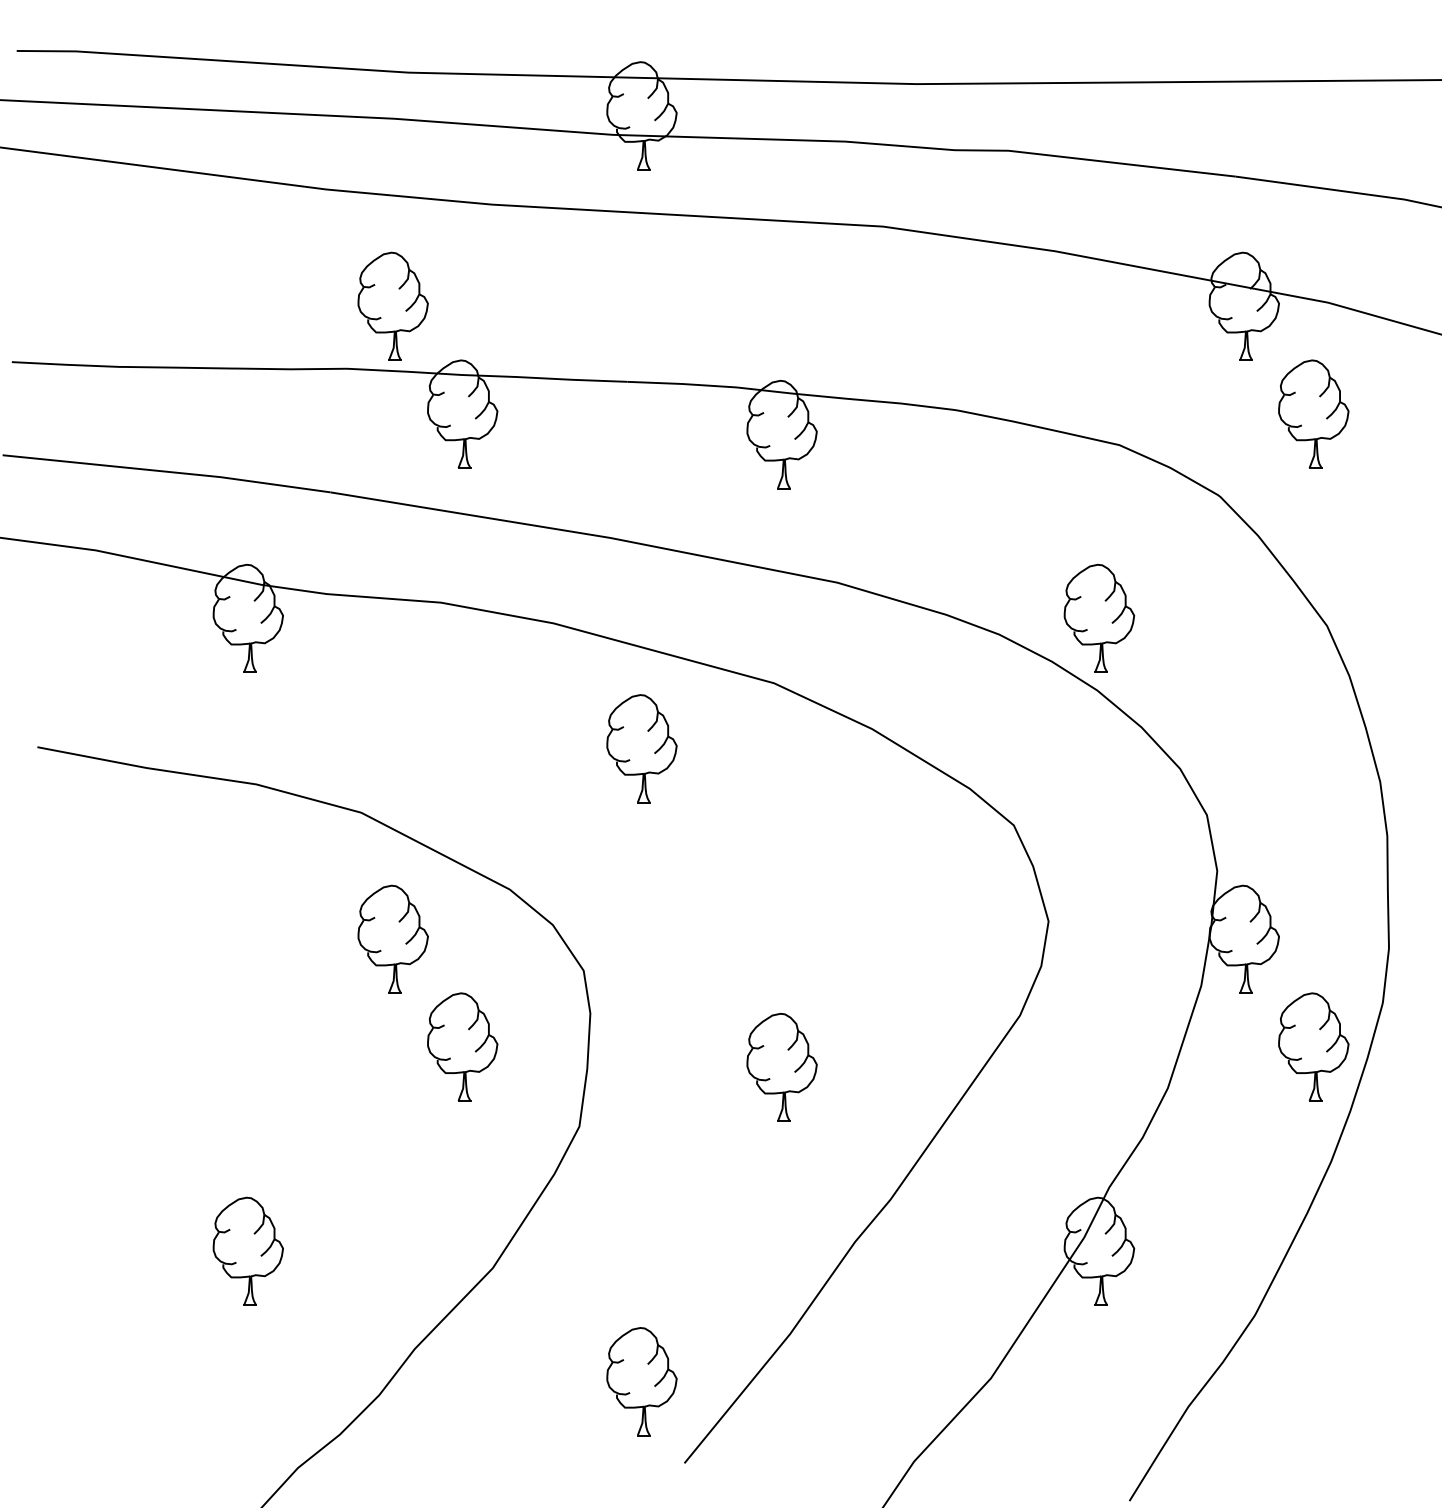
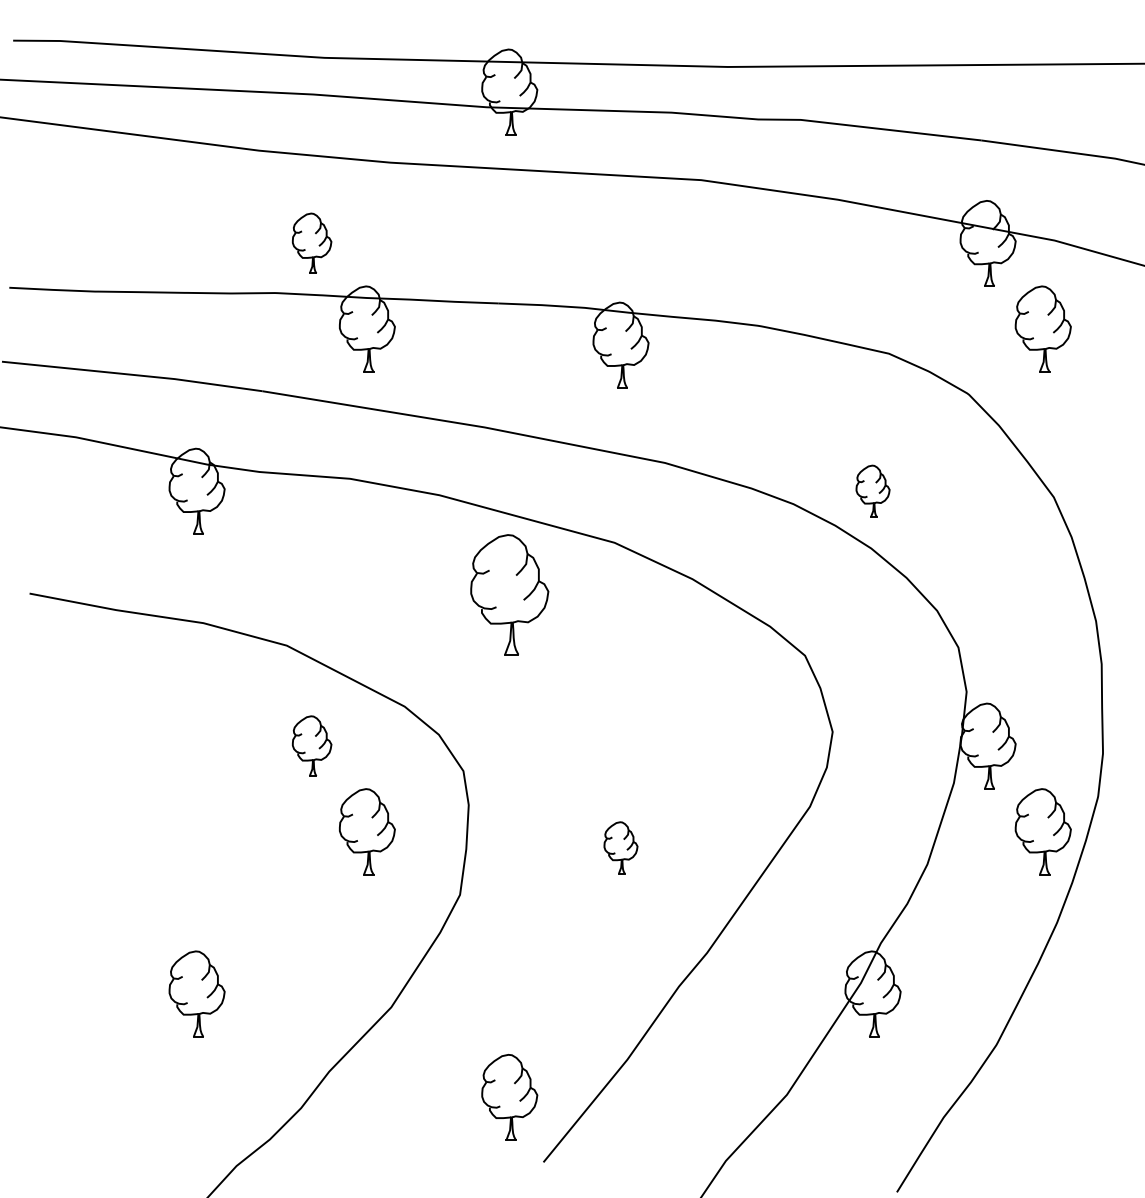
part: (392, 305) -> (311, 242), size x0.7
part: (1099, 617) -> (873, 490), size x0.6
part: (641, 748) -> (509, 594), size x1.4
part: (392, 938) -> (311, 745), size x0.7
part: (781, 1066) -> (620, 847), size x0.6

